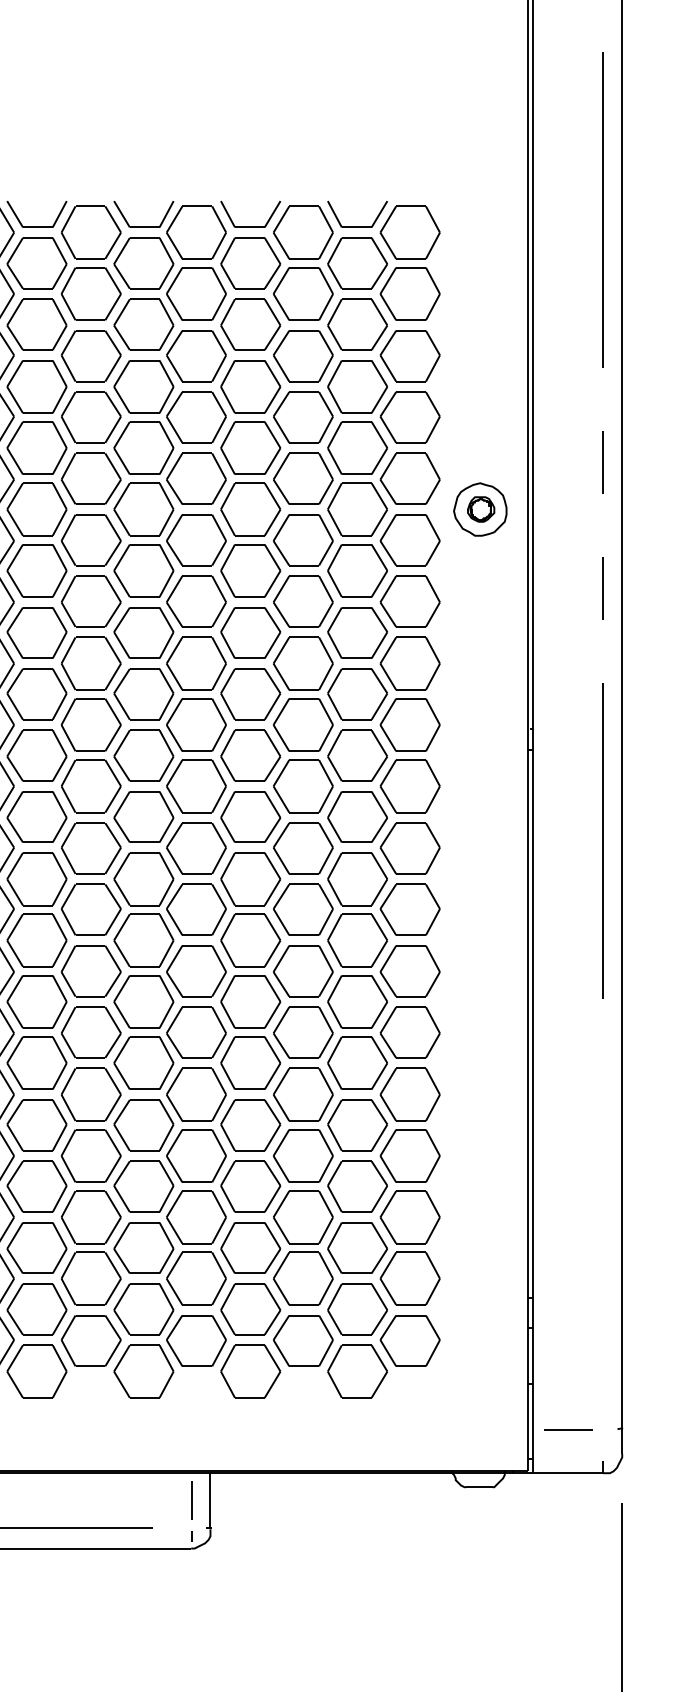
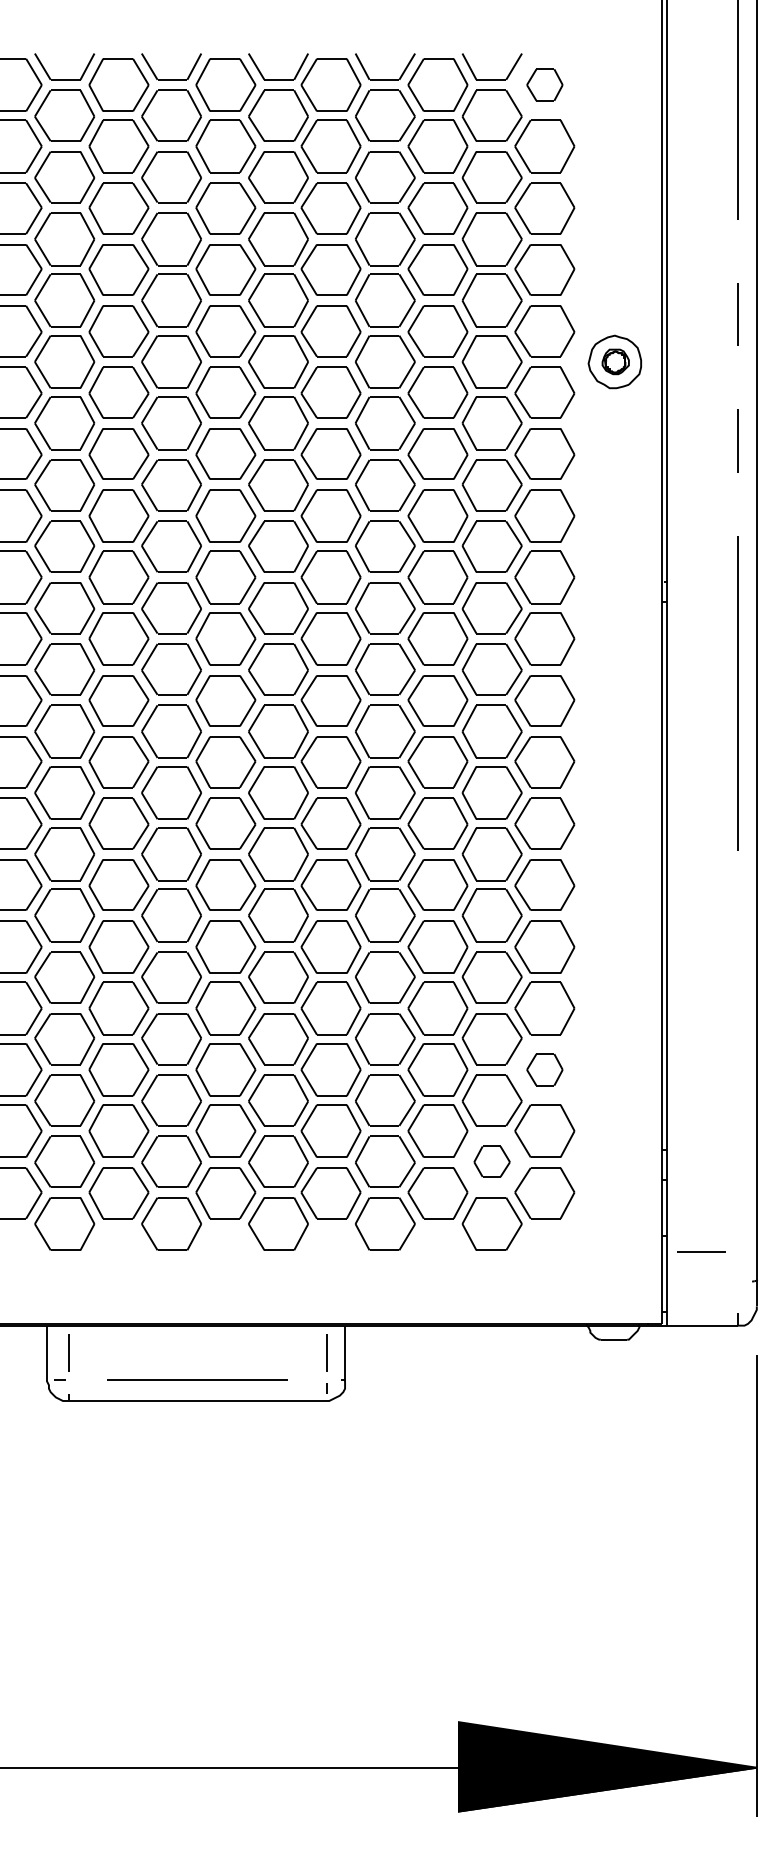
part: (409, 232) -> (544, 84), size x0.6
part: (409, 1217) -> (544, 1069), size x0.6
part: (356, 1309) -> (491, 1161), size x0.6
line: (568, 1429) -> (701, 1251), moved

